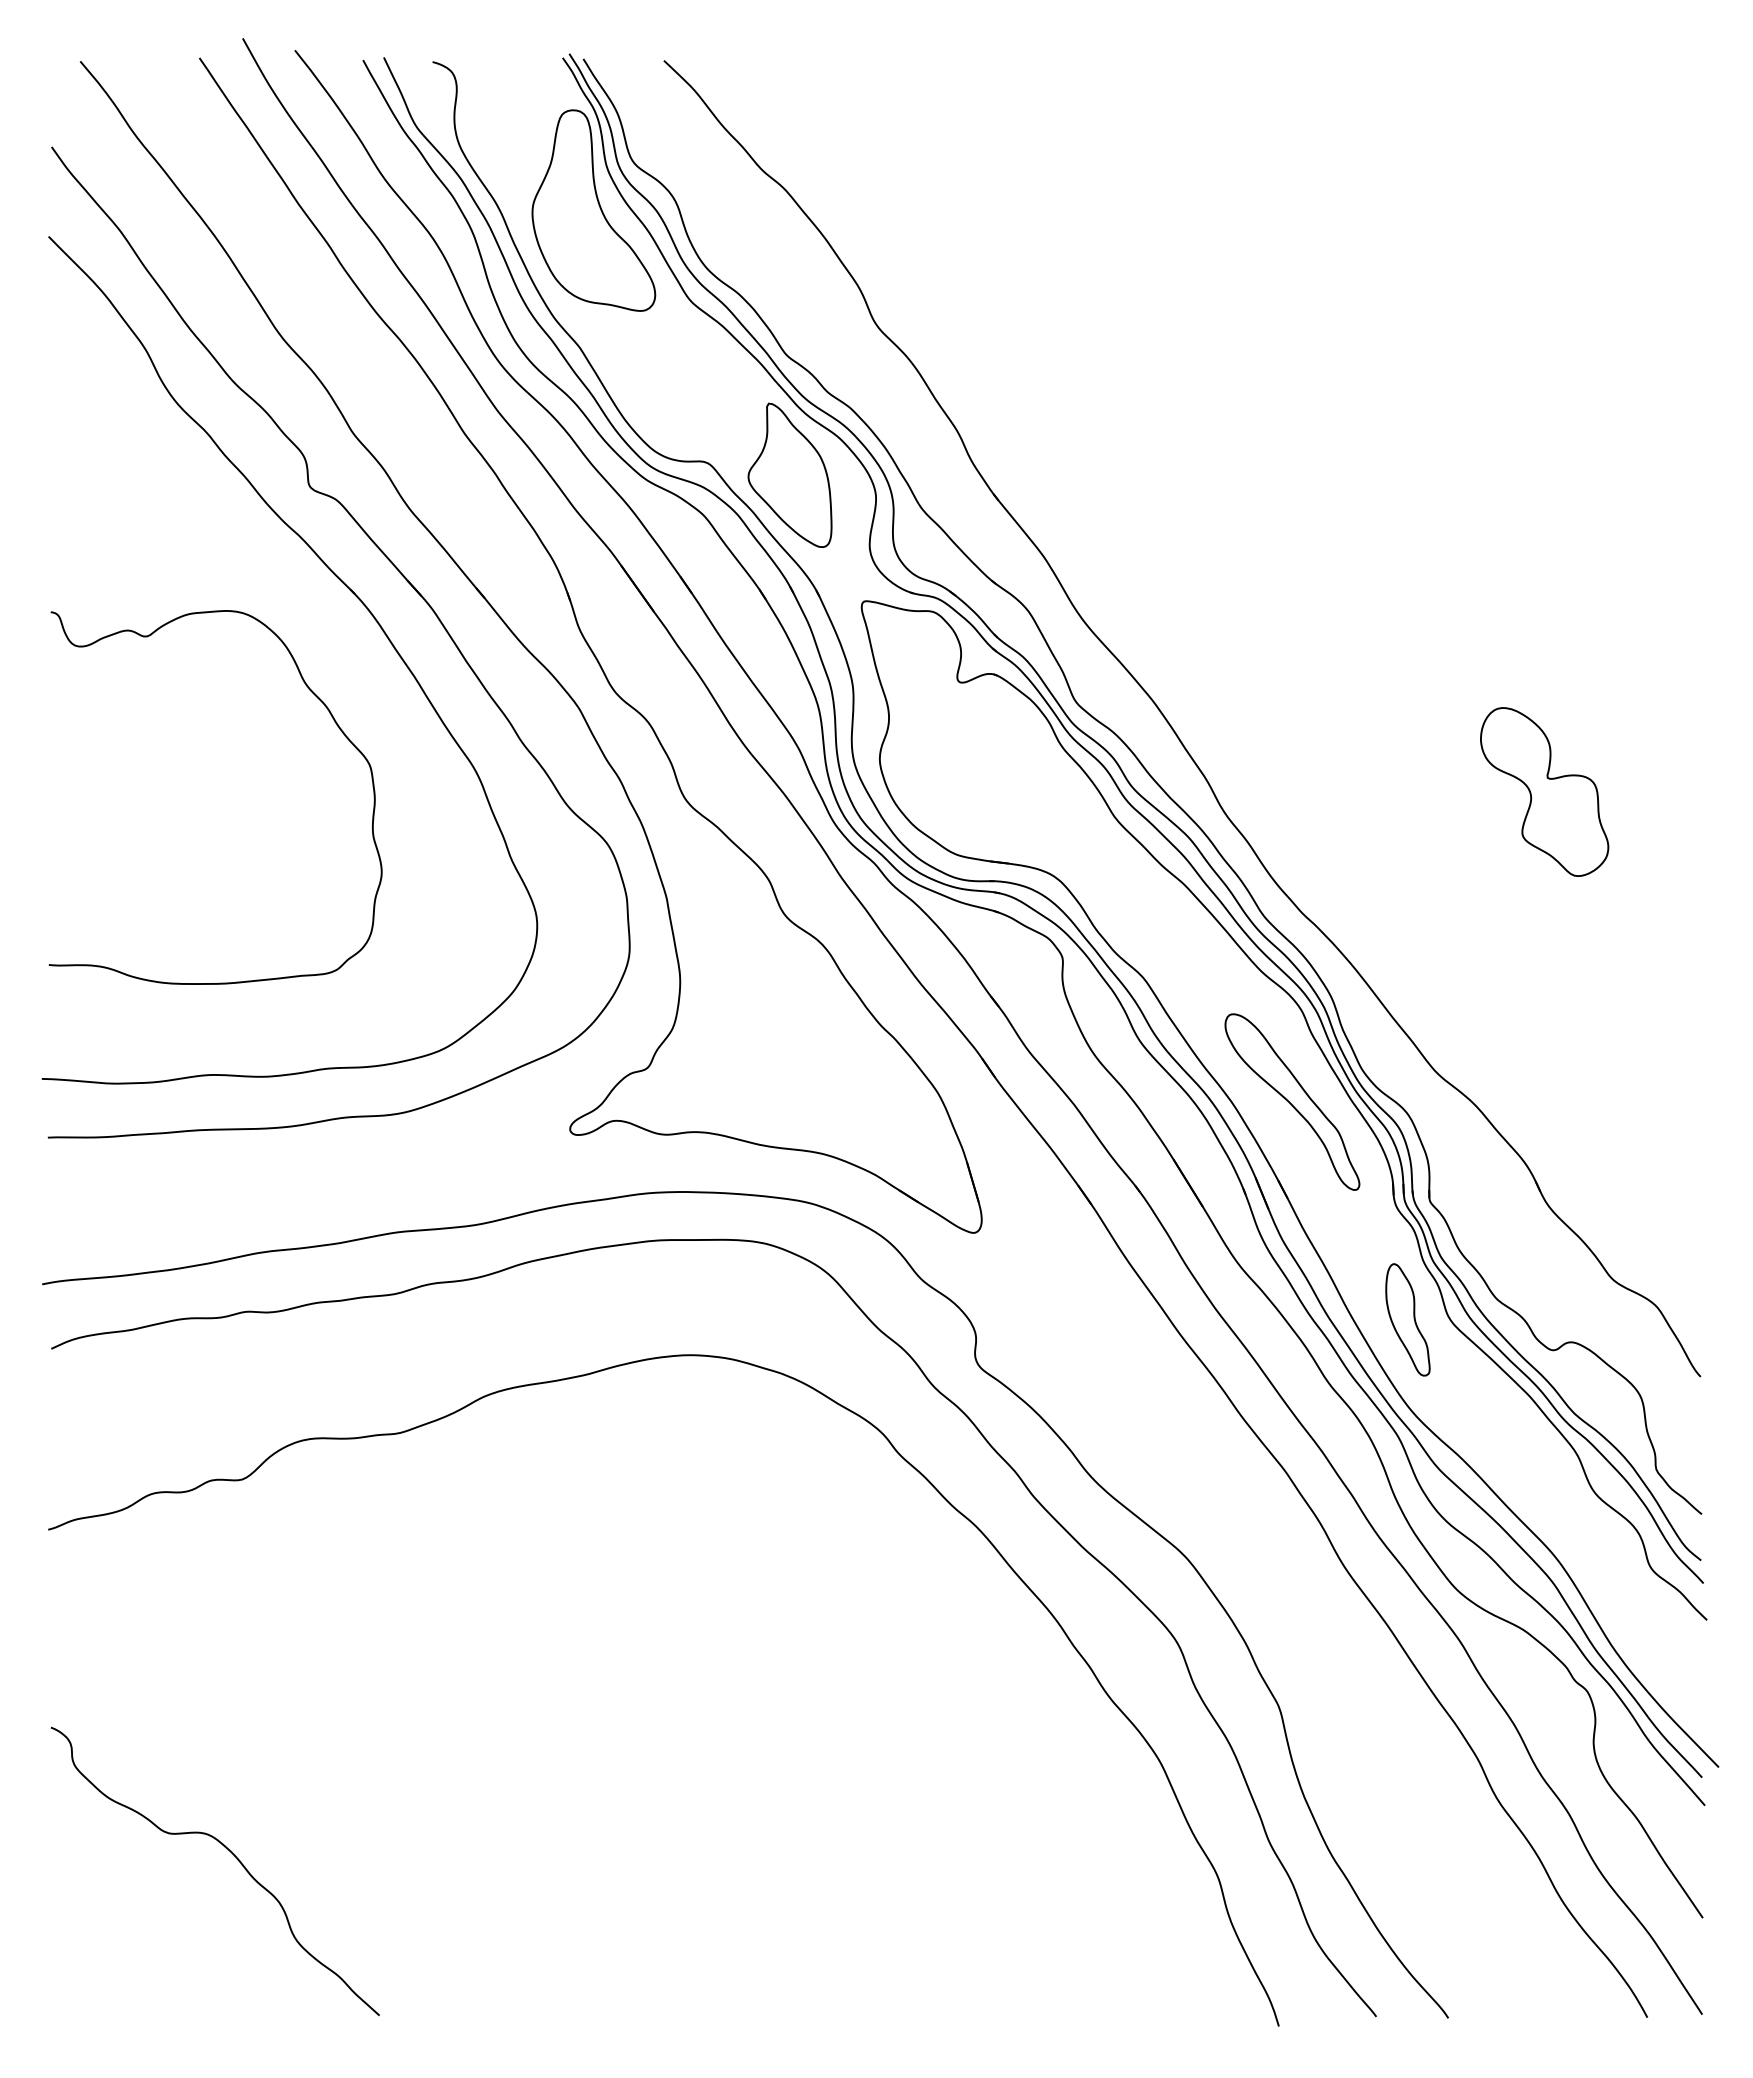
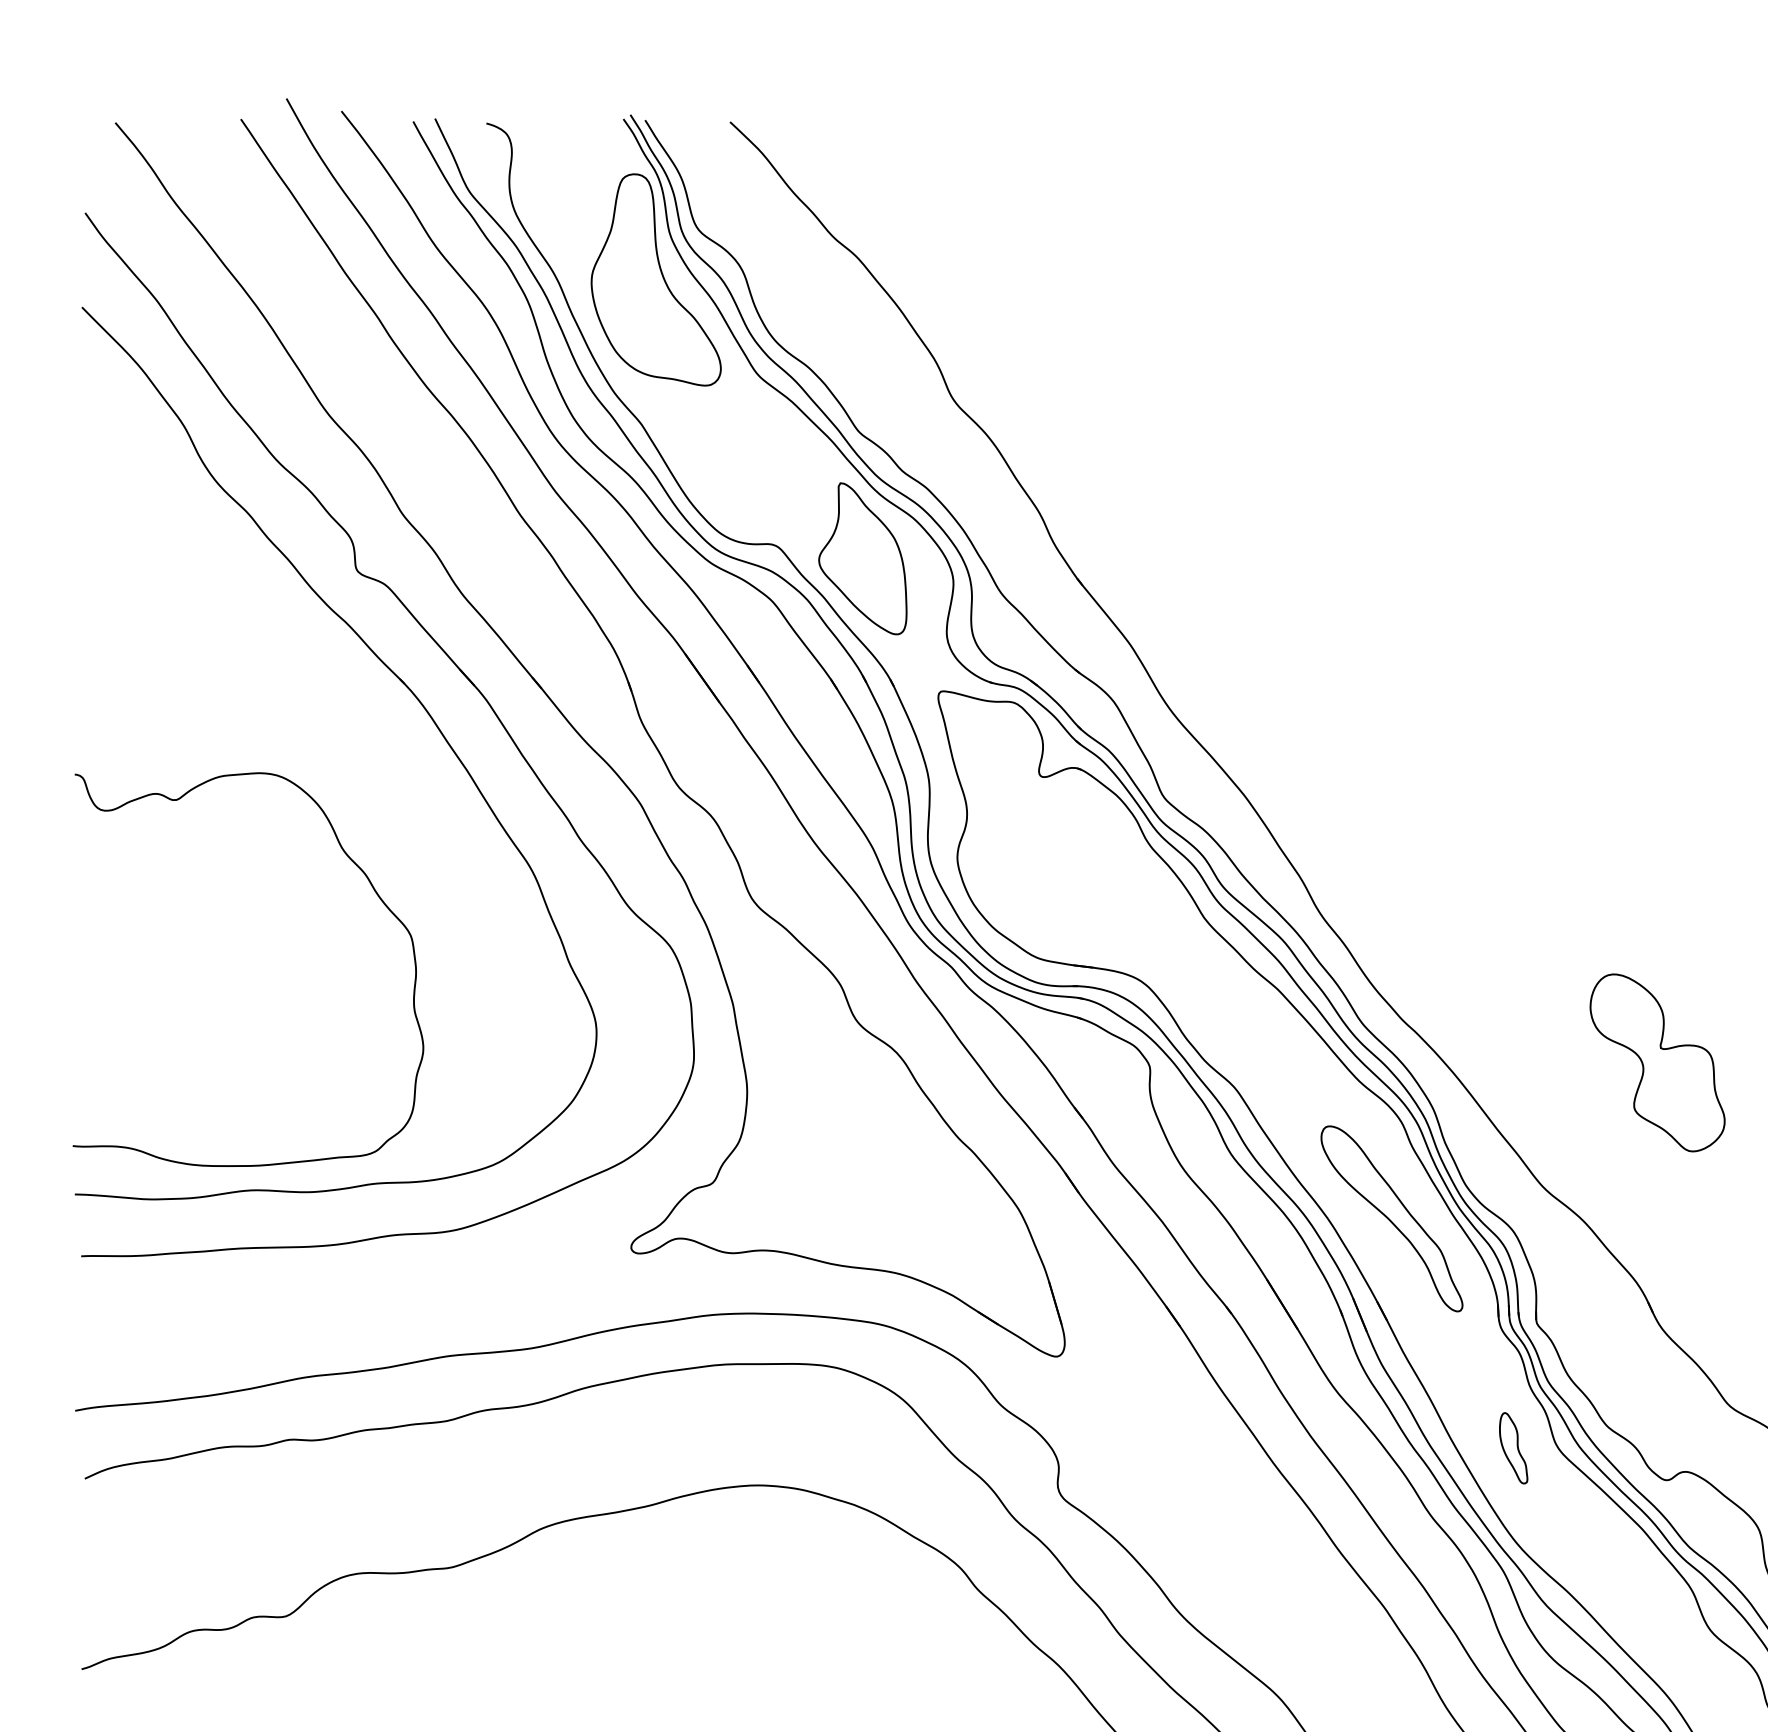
curve: (334, 722) -> (373, 890), moved
part: (1544, 791) -> (1657, 1062), moved
part: (1407, 1319) -> (1513, 1447), size x0.6

